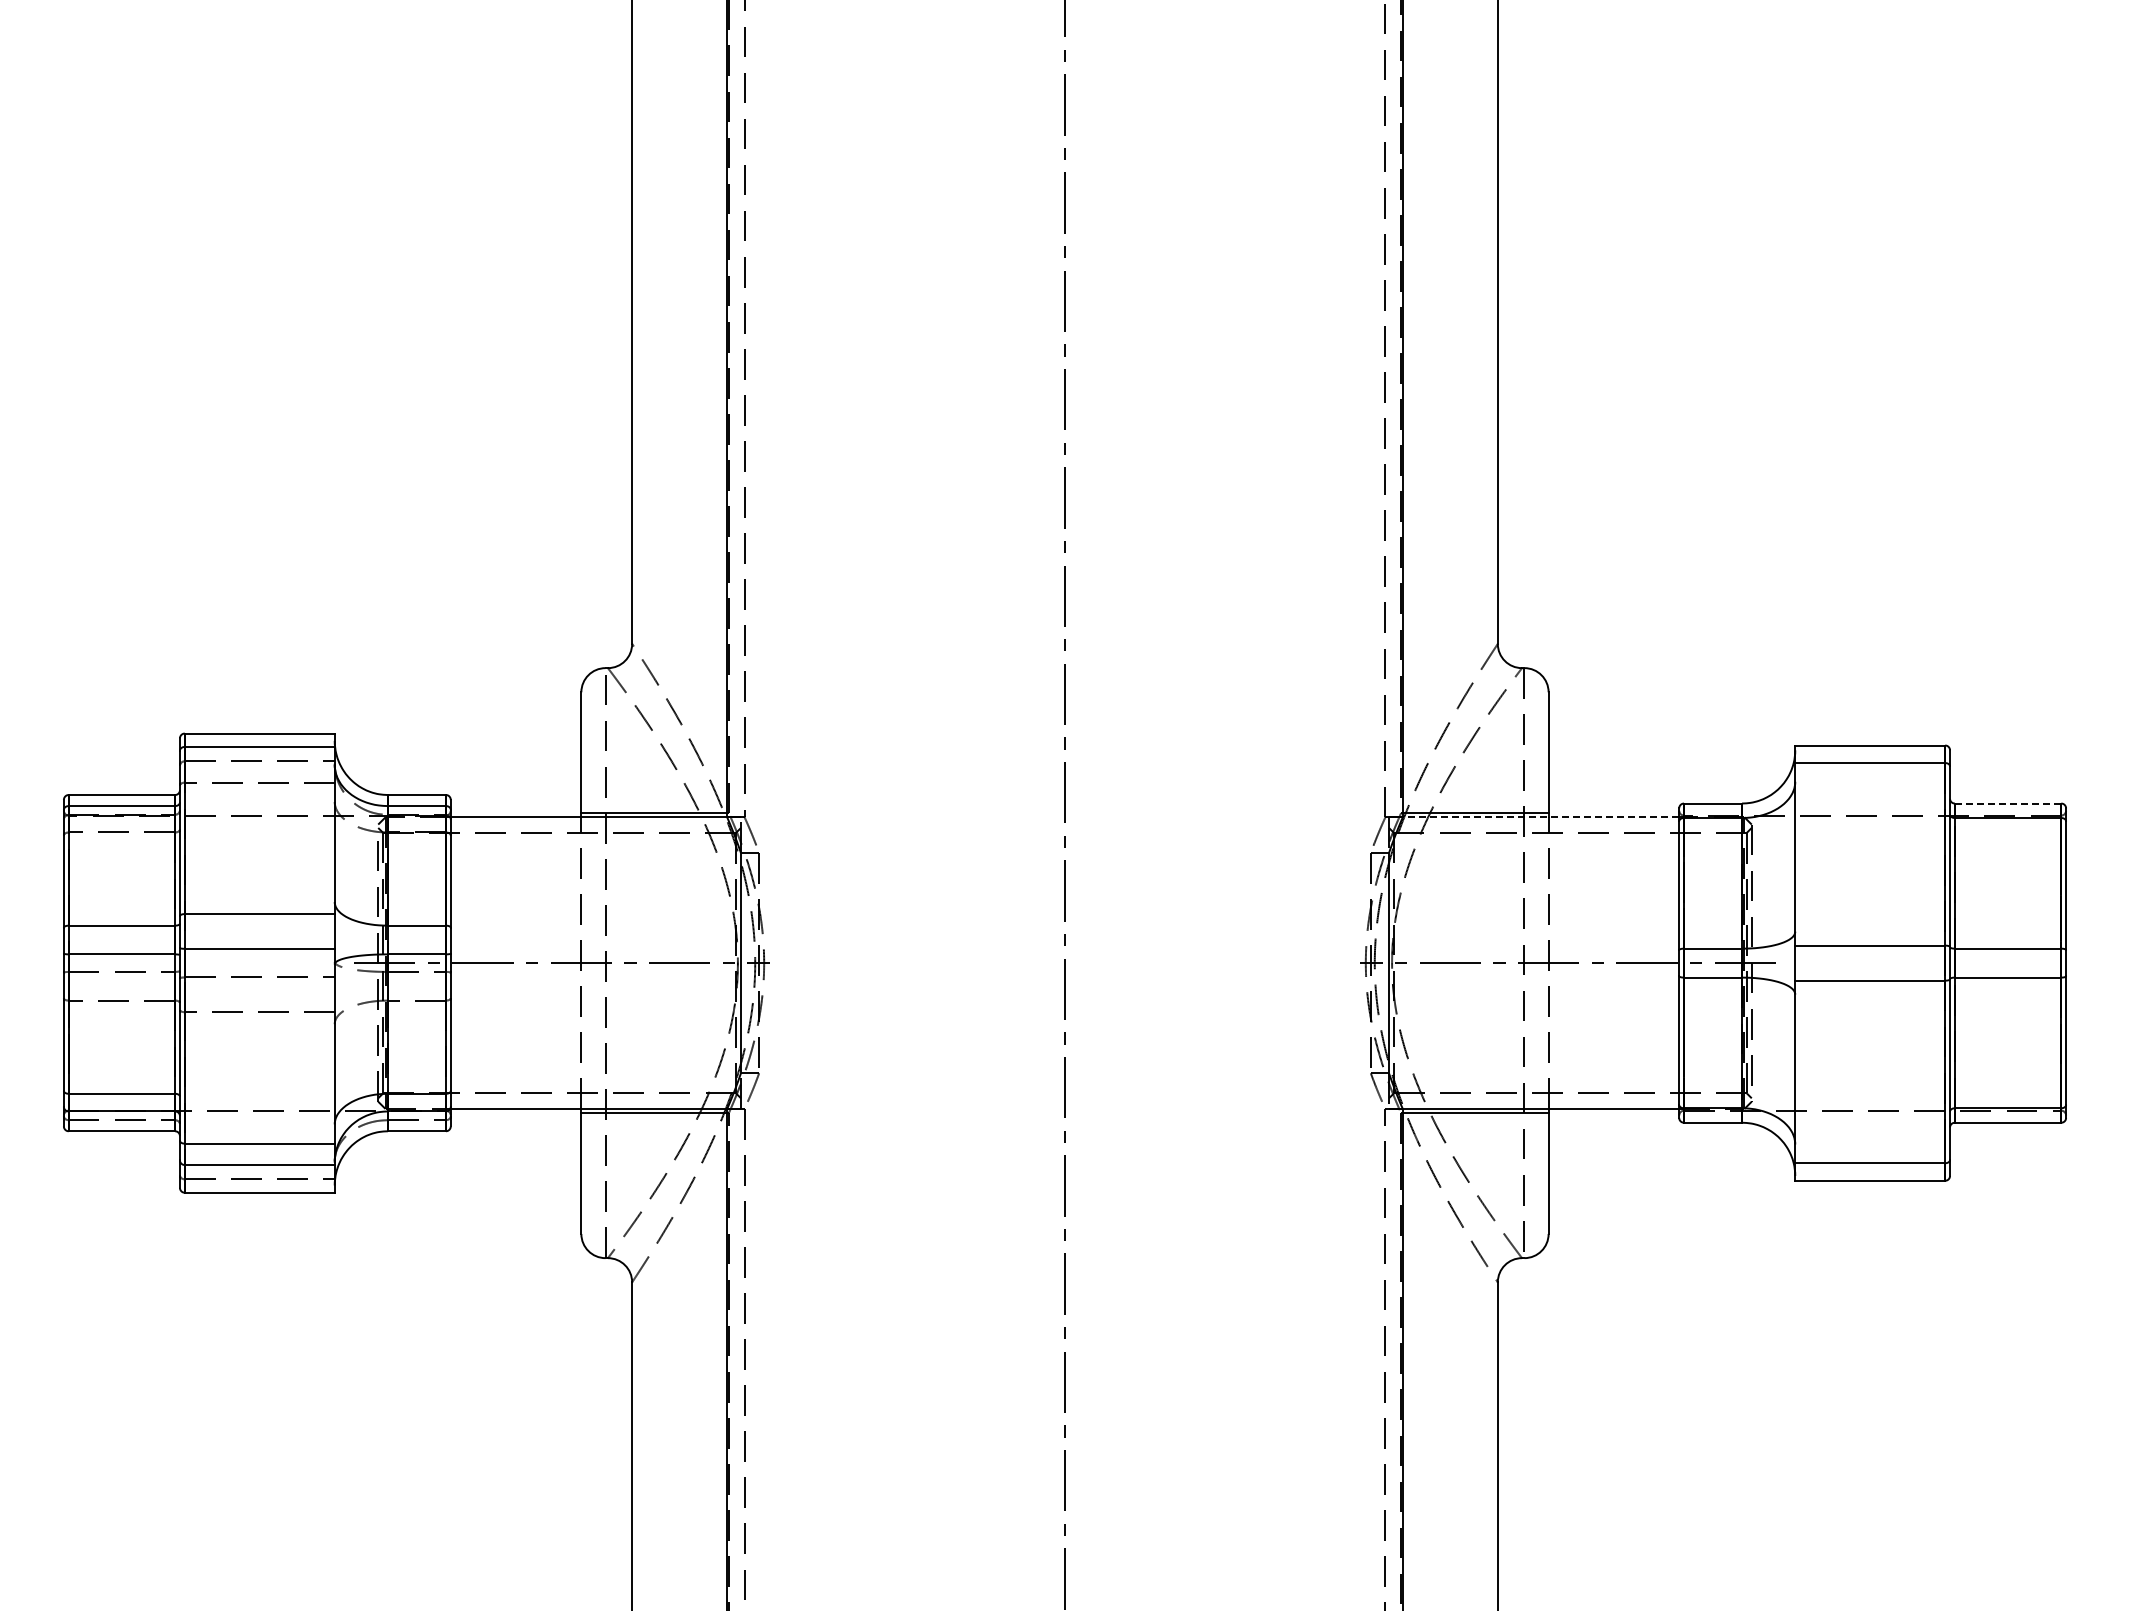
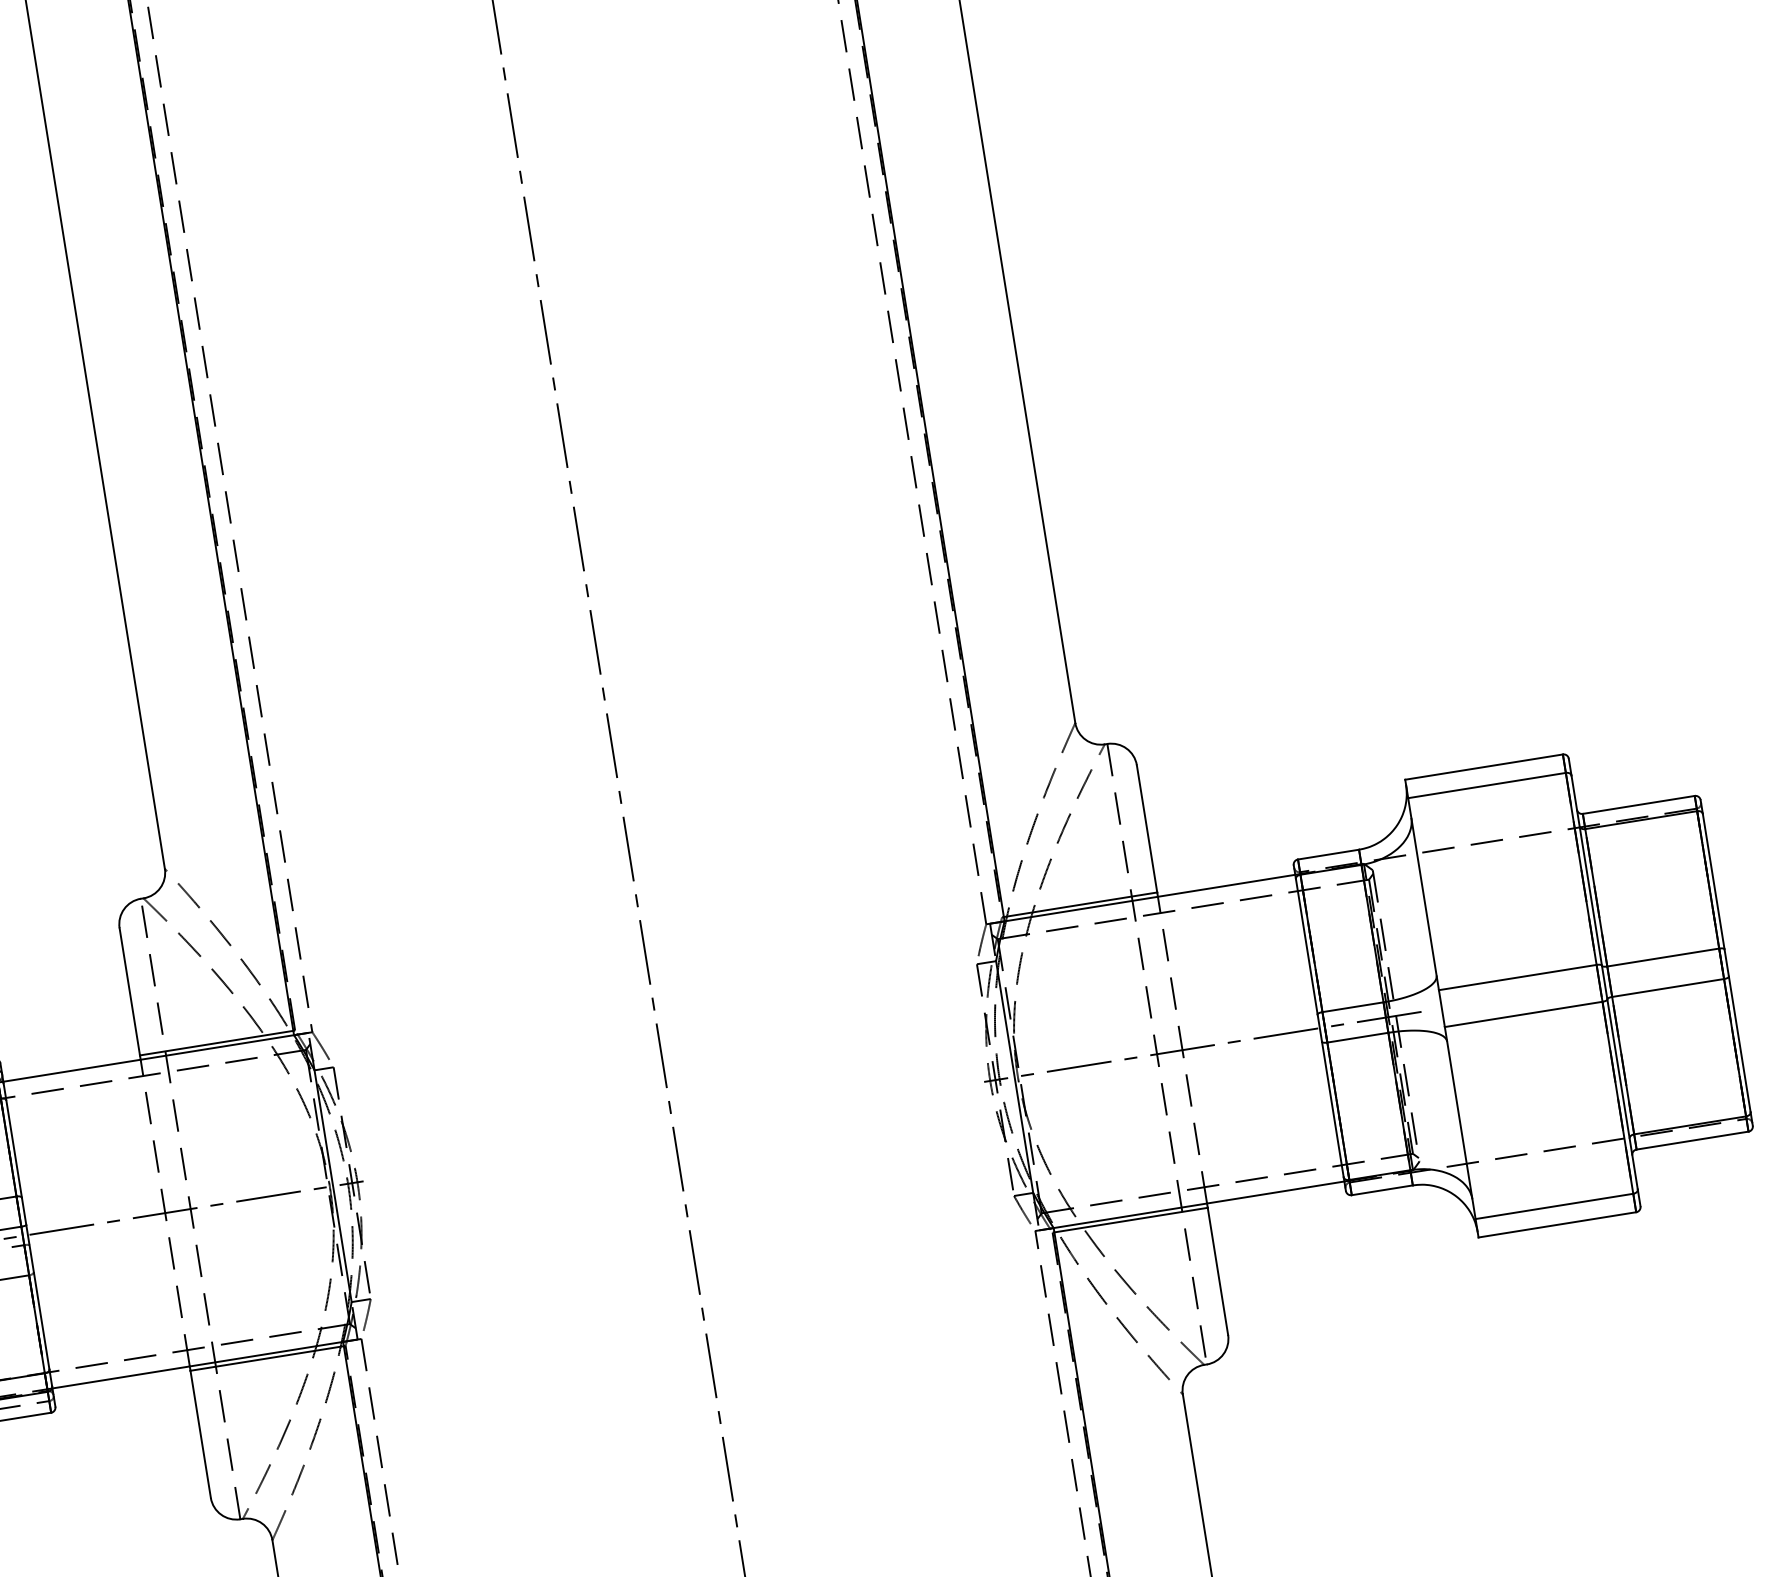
line: (2007, 803) -> (1638, 804), dashed -> solid
line: (1540, 817) -> (1149, 898), dashed -> solid

